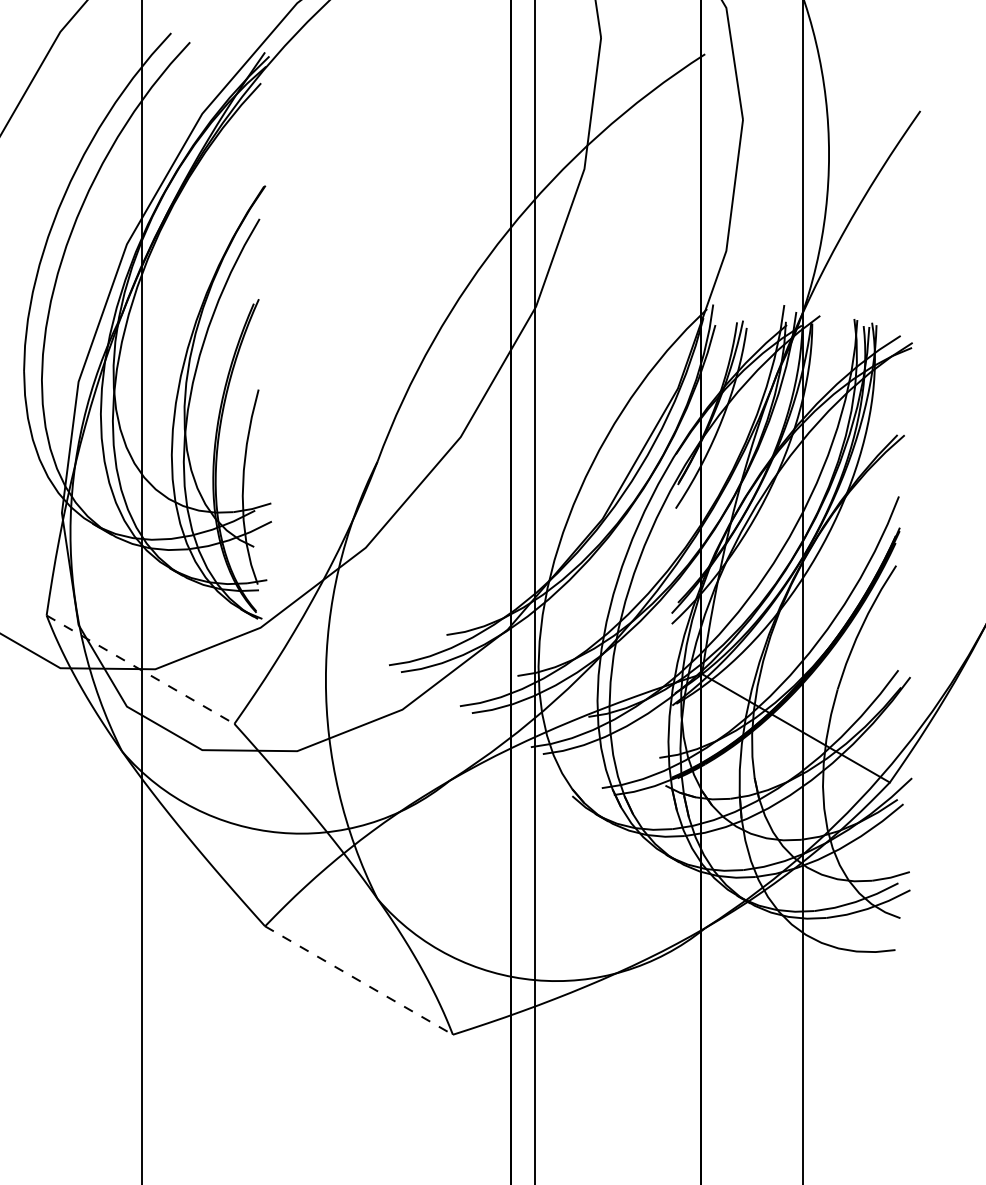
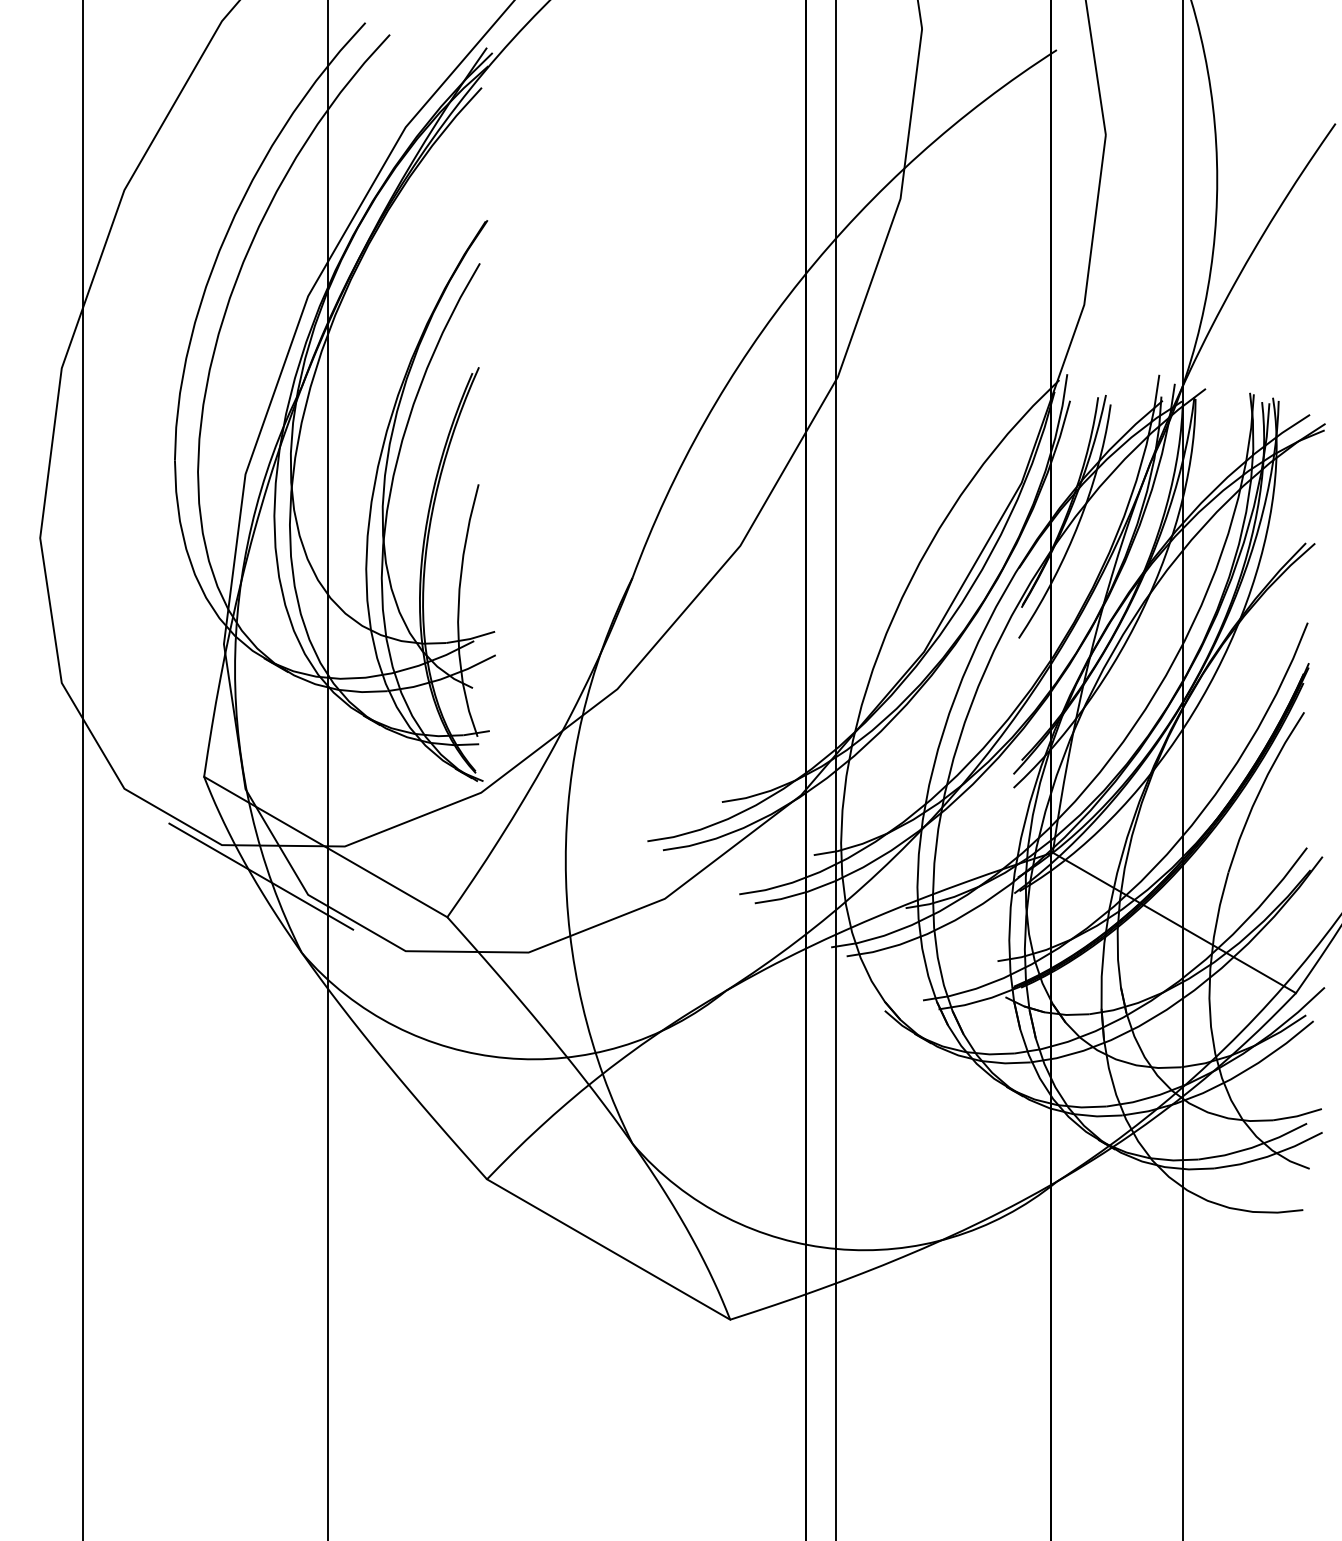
line: (141, 670) -> (326, 847), dashed -> solid
line: (90, 692) -> (261, 876), added
line: (359, 980) -> (609, 1249), dashed -> solid

